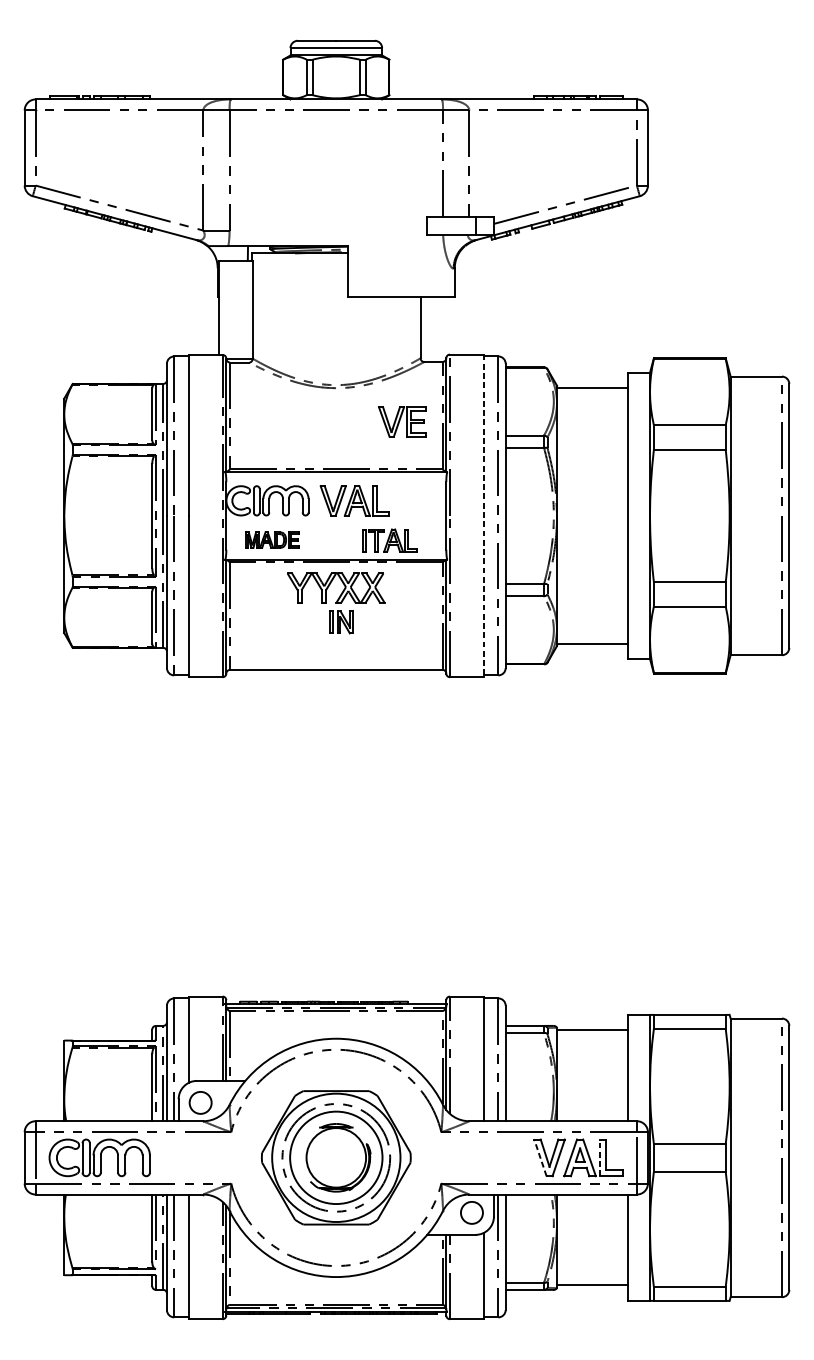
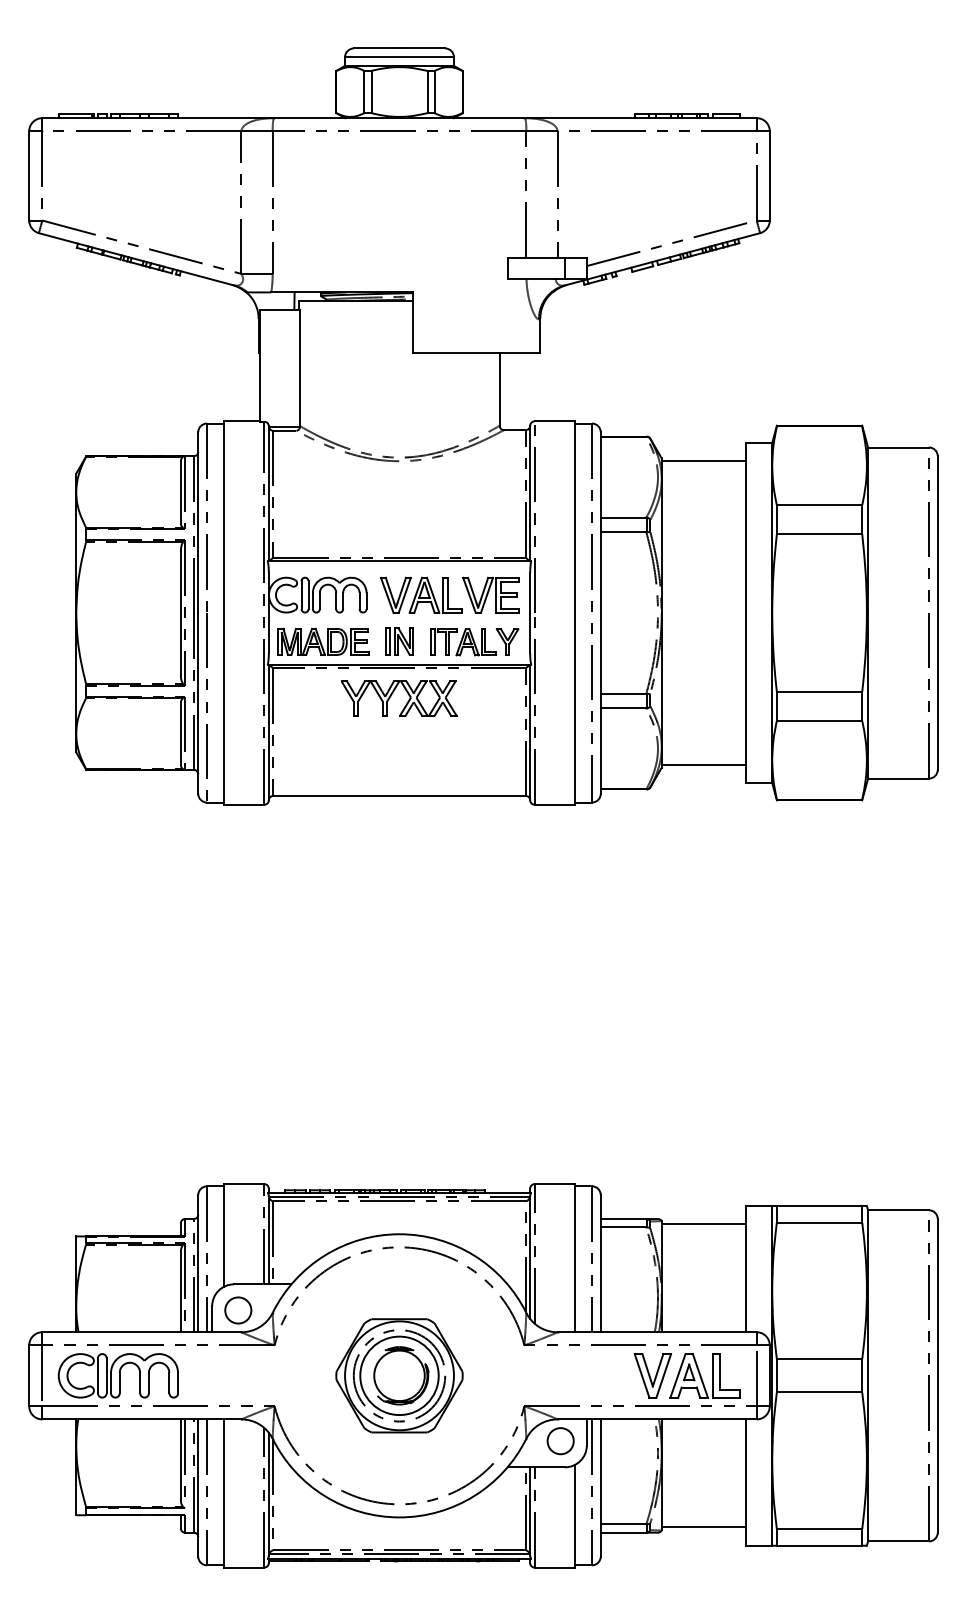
part: (401, 421) -> (490, 594), moved
line: (483, 516) -> (574, 613), dashed -> solid
part: (272, 539) -> (323, 641), size x1.43
part: (427, 539) -> (507, 641), added
part: (341, 622) -> (399, 641), moved
part: (336, 1157) -> (399, 1375), size x0.71
line: (540, 1157) -> (642, 1375), dashed -> solid
line: (599, 1157) -> (712, 1375), dashed -> solid

